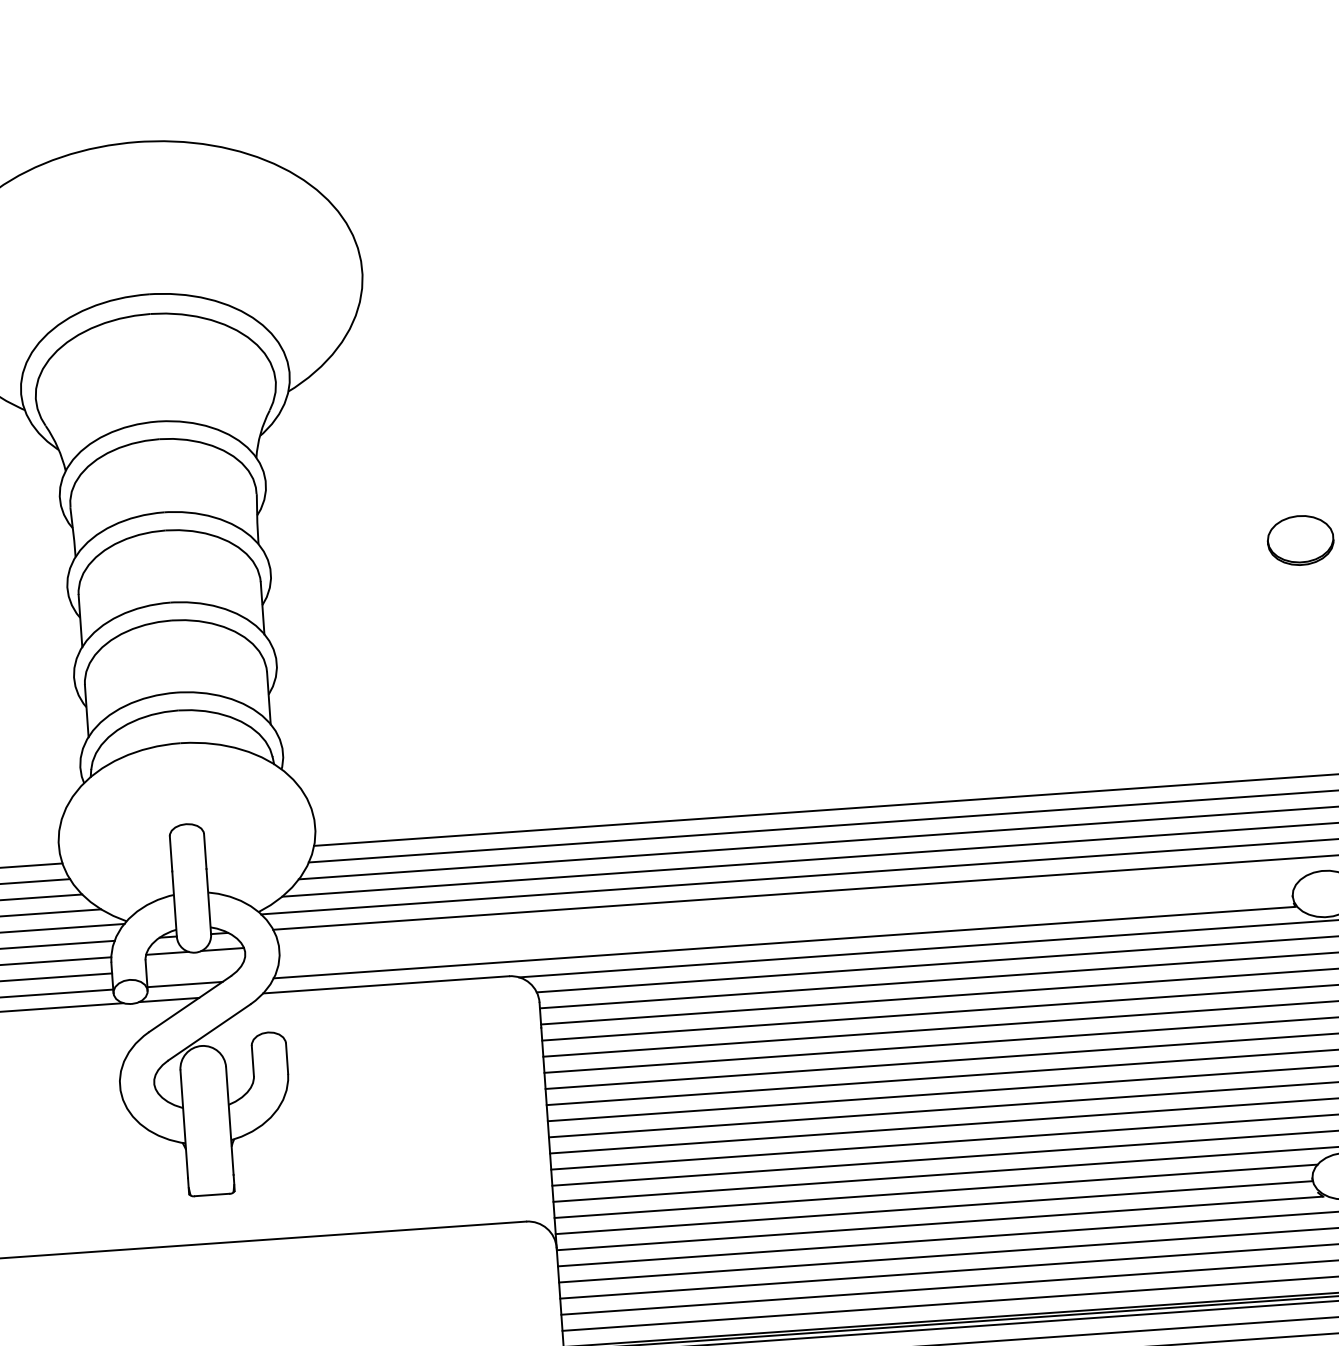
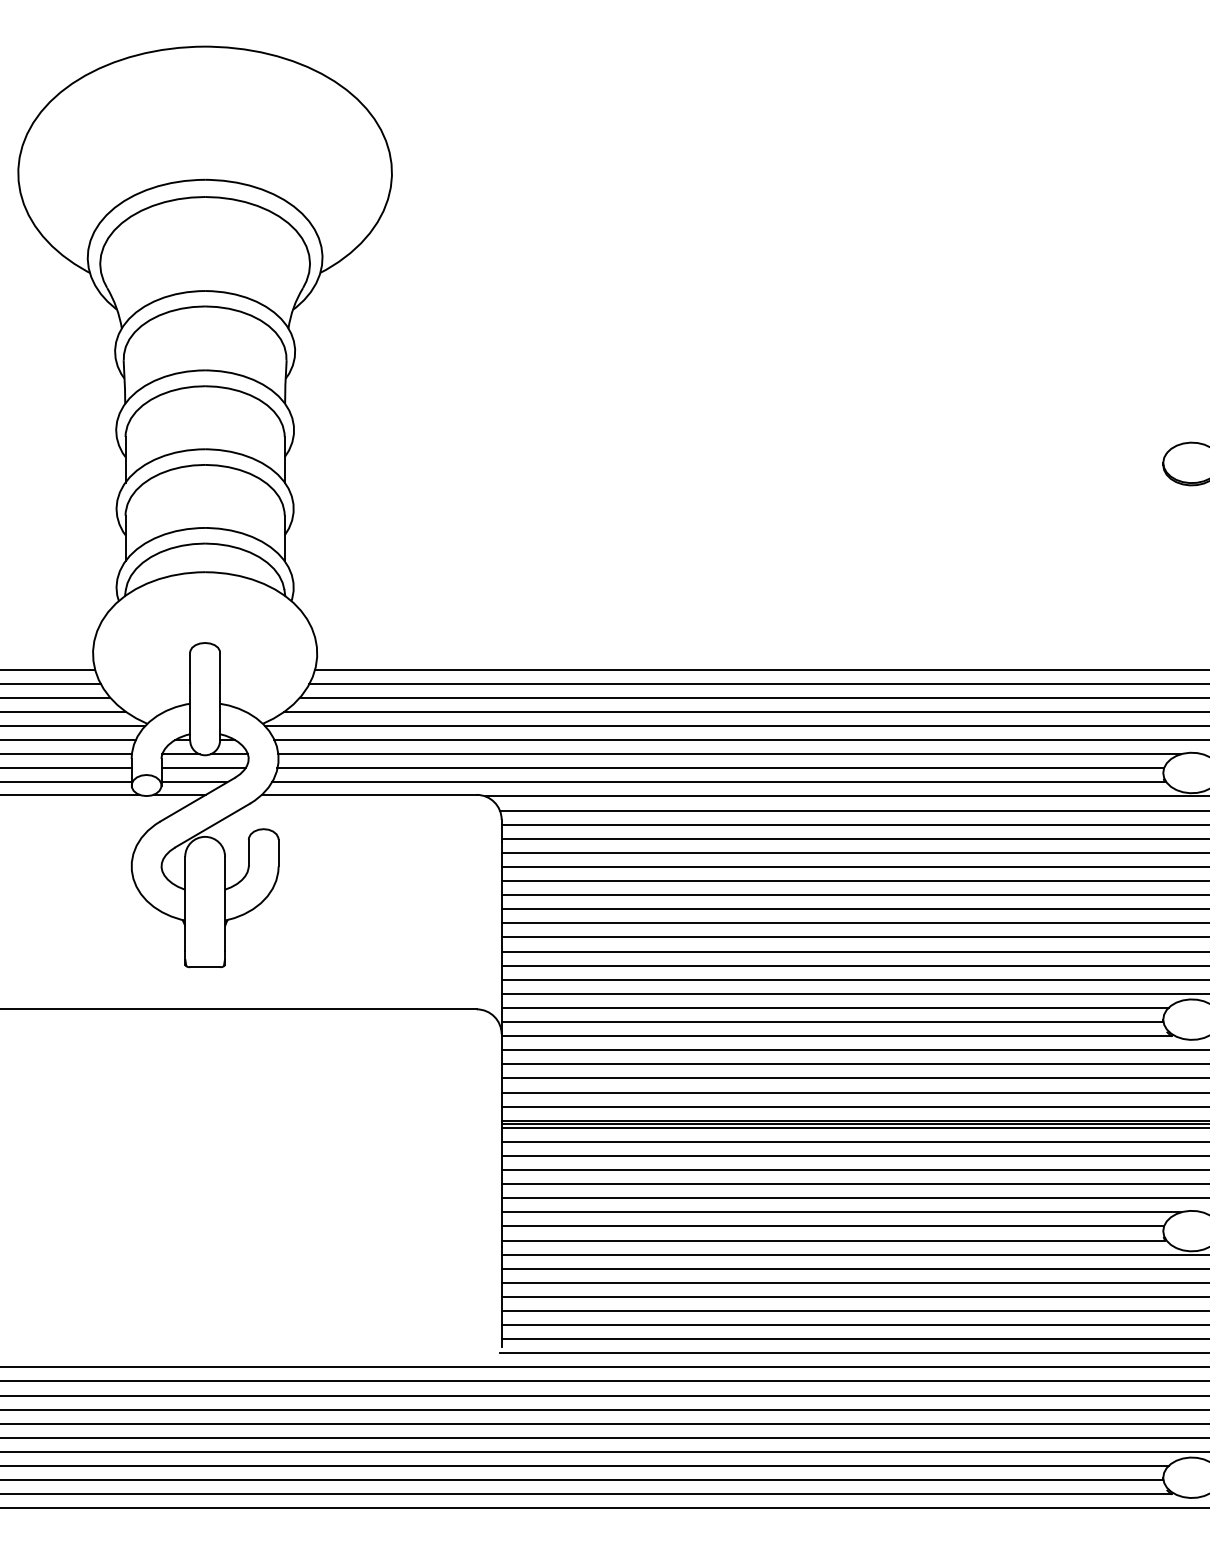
line: (794, 909) -> (729, 754), added
line: (785, 926) -> (720, 768), added
line: (194, 967) -> (203, 768), added

